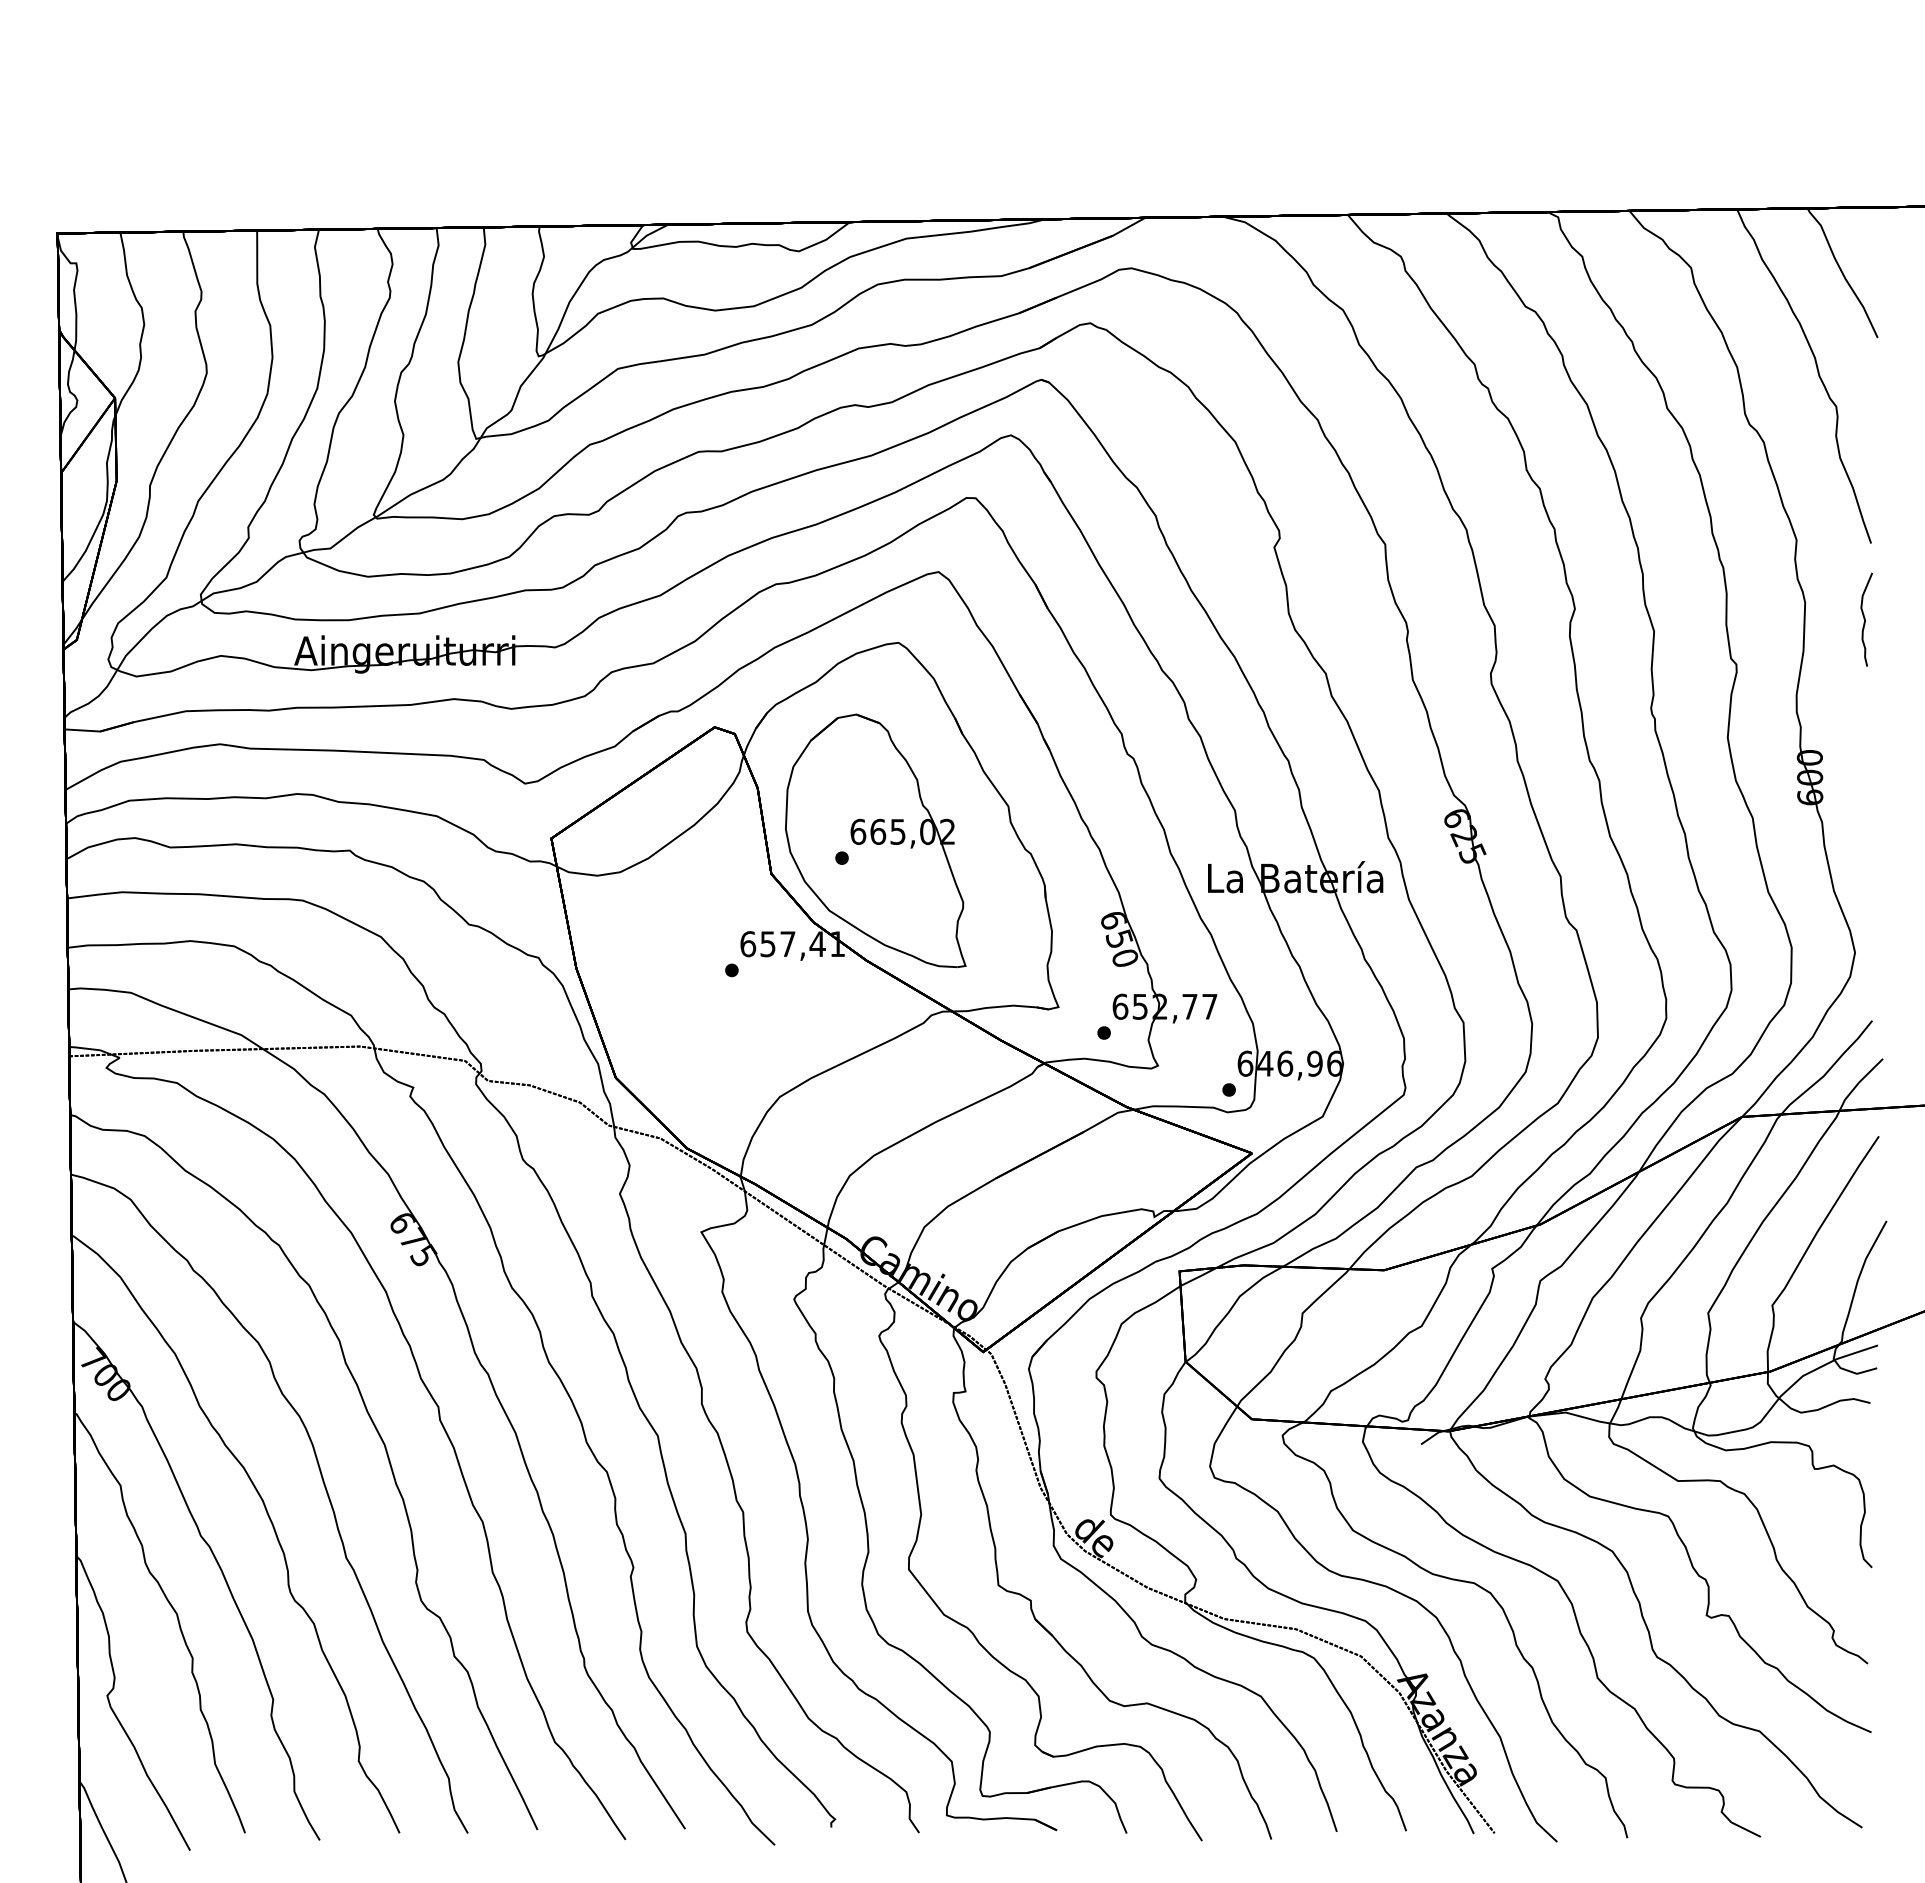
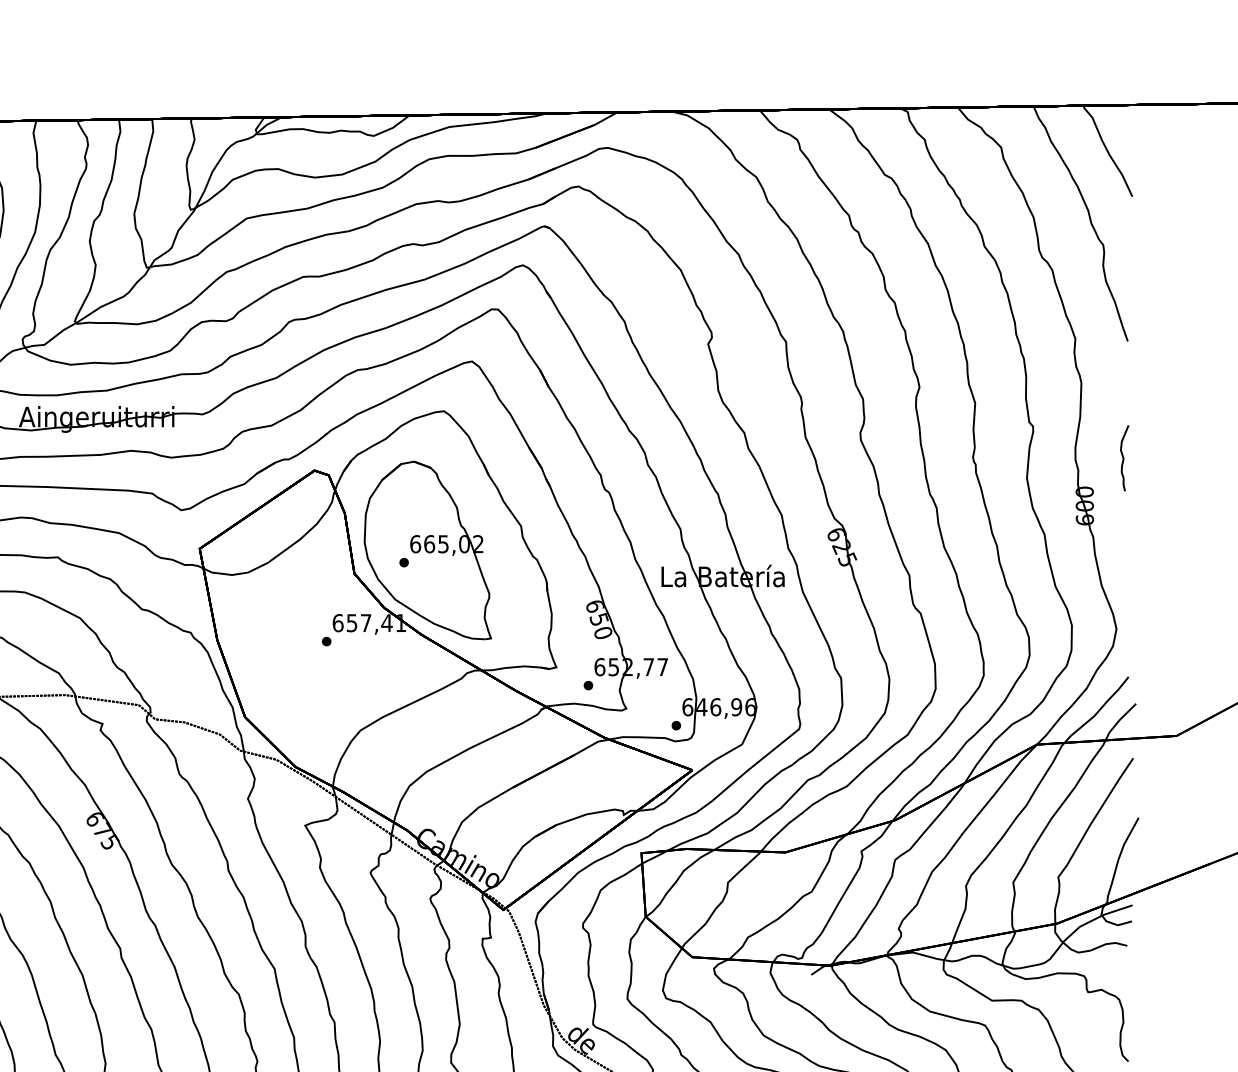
curve: (1865, 619) -> (1123, 458), moved

